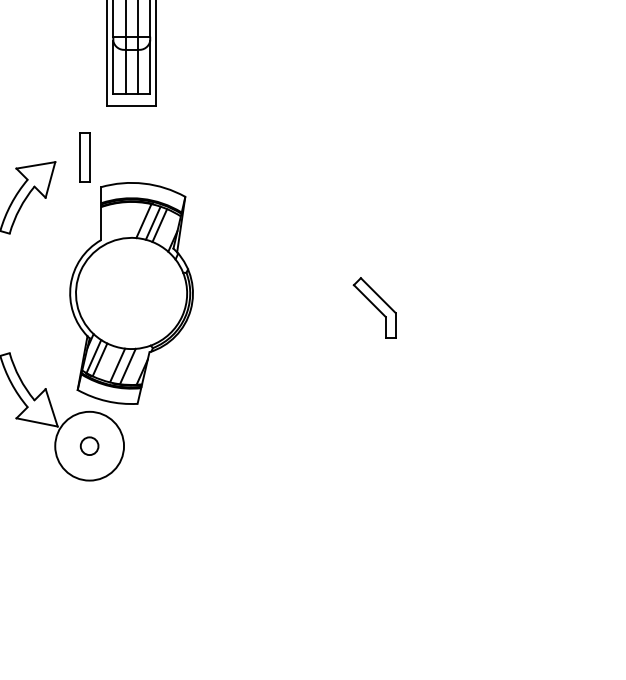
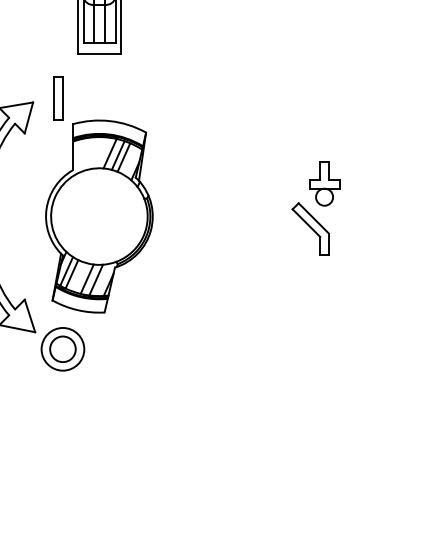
part: (390, 255) -> (324, 183), added
circle: (89, 445) -> (62, 348), size x0.71
circle: (89, 445) -> (62, 348), size x1.67

